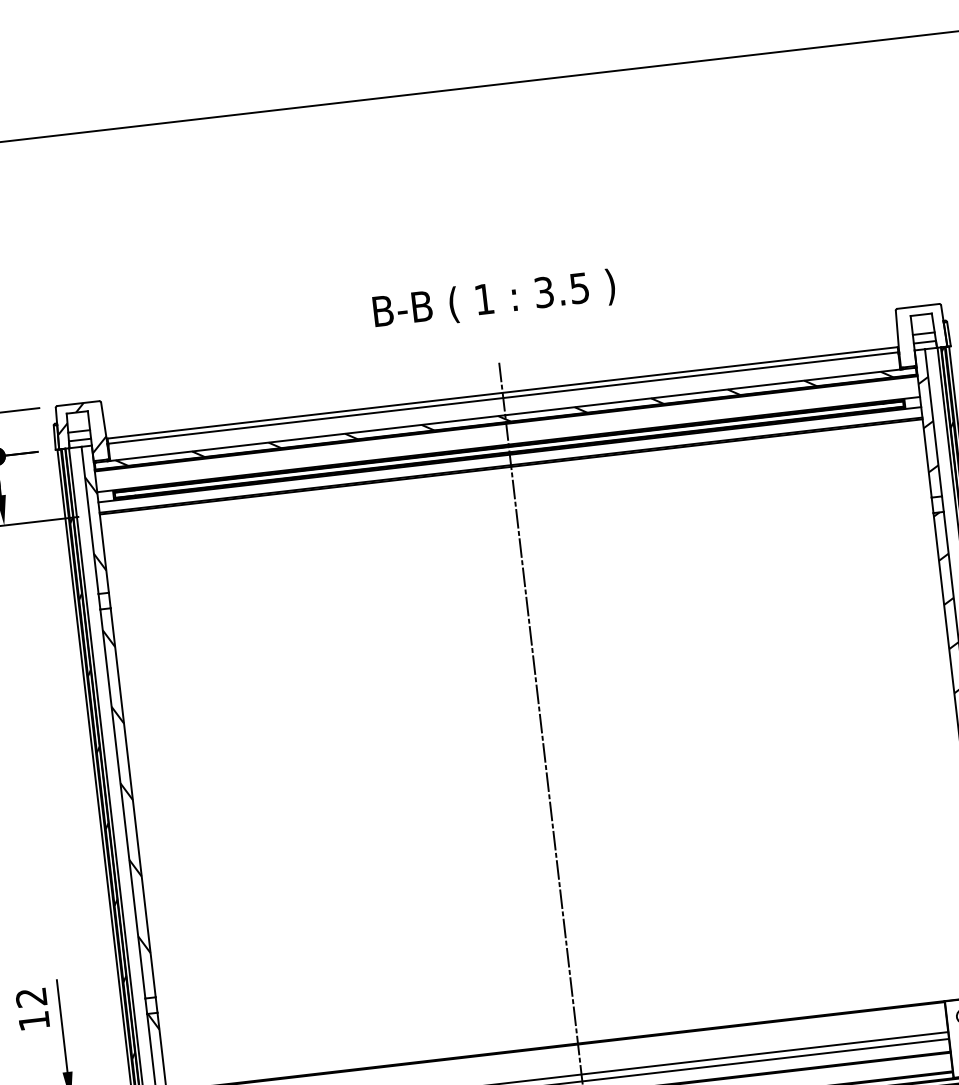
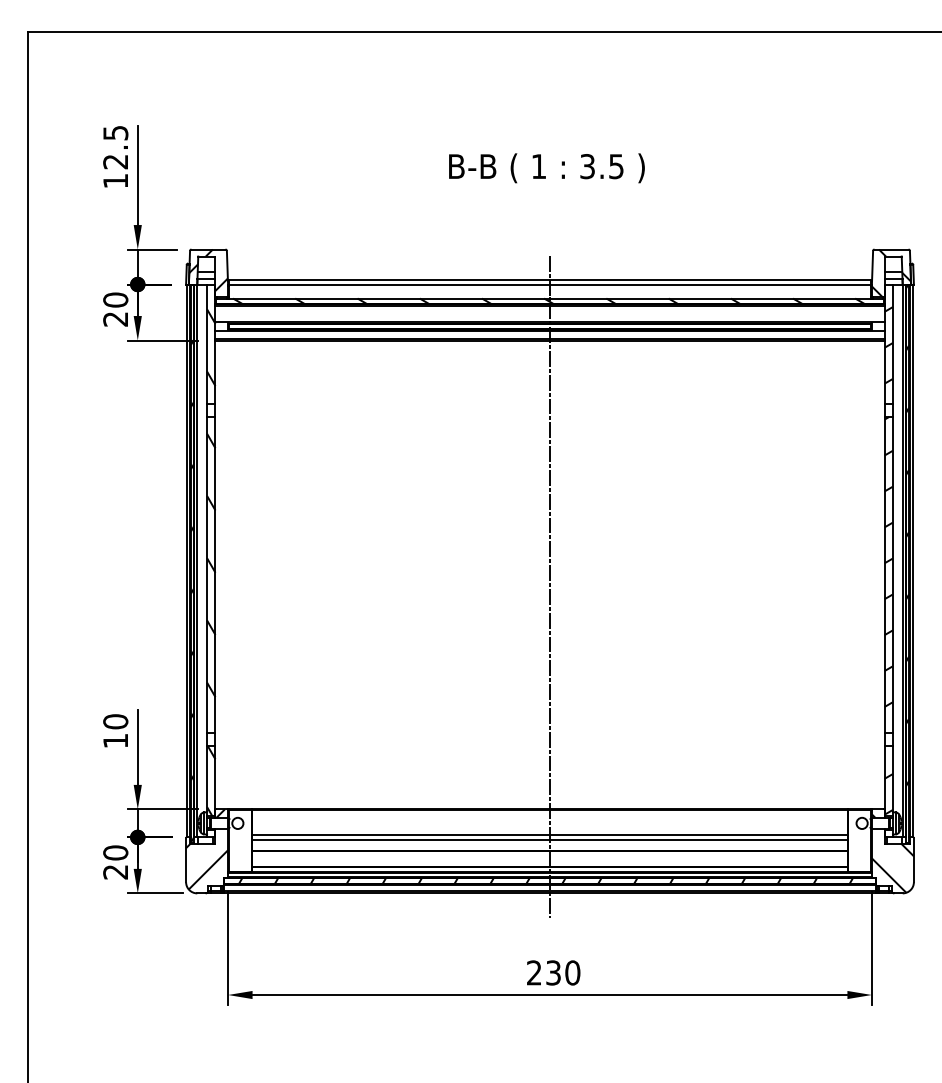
text: (493, 300) -> (546, 168), moved
hatch: (921, 335) -> (891, 273), added
text: (31, 997) -> (115, 721), 12 -> 10

